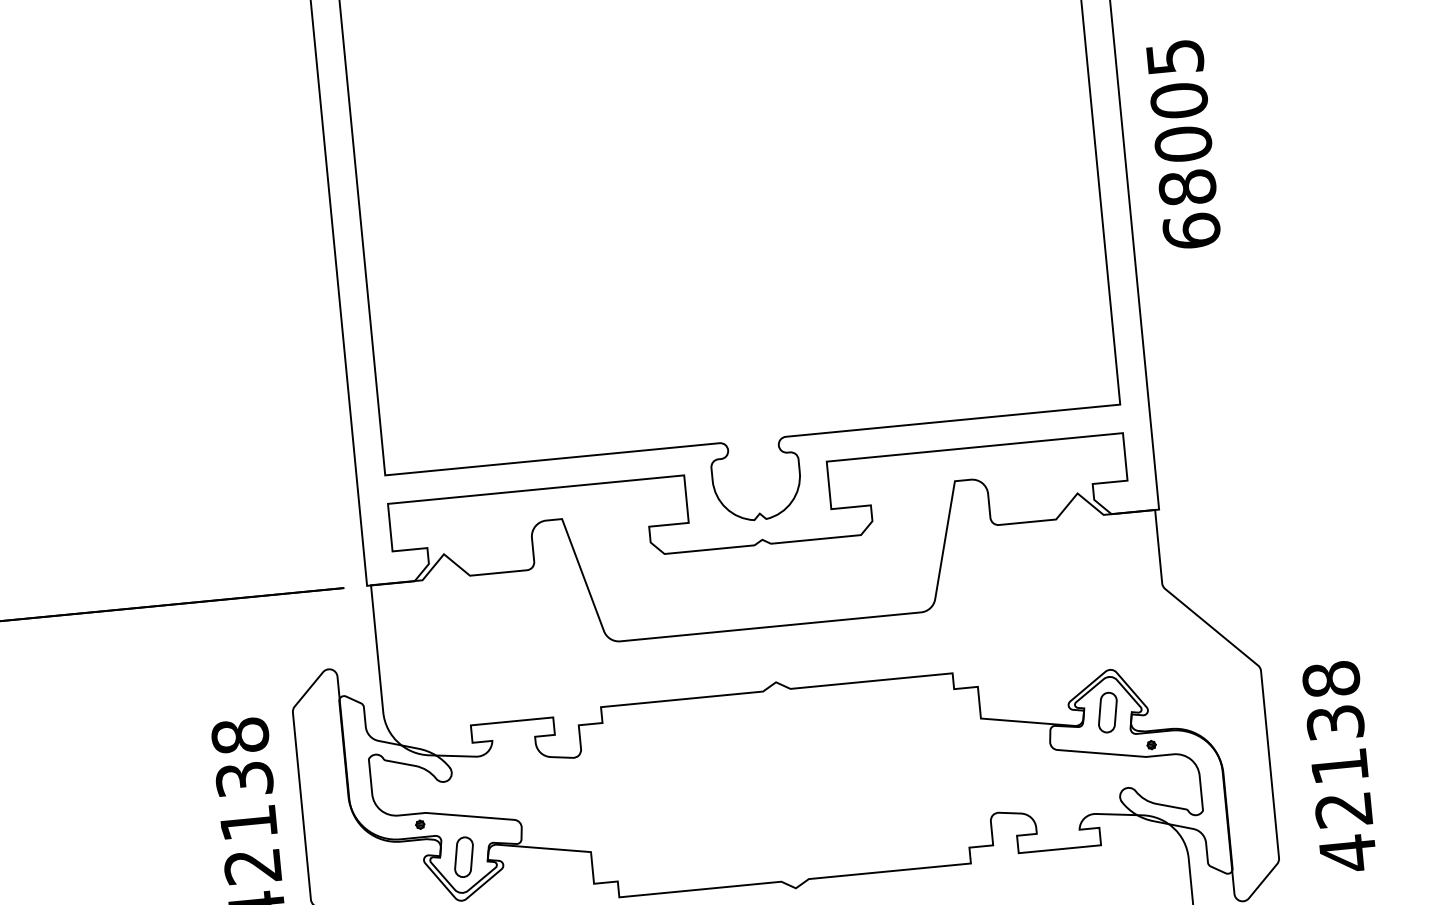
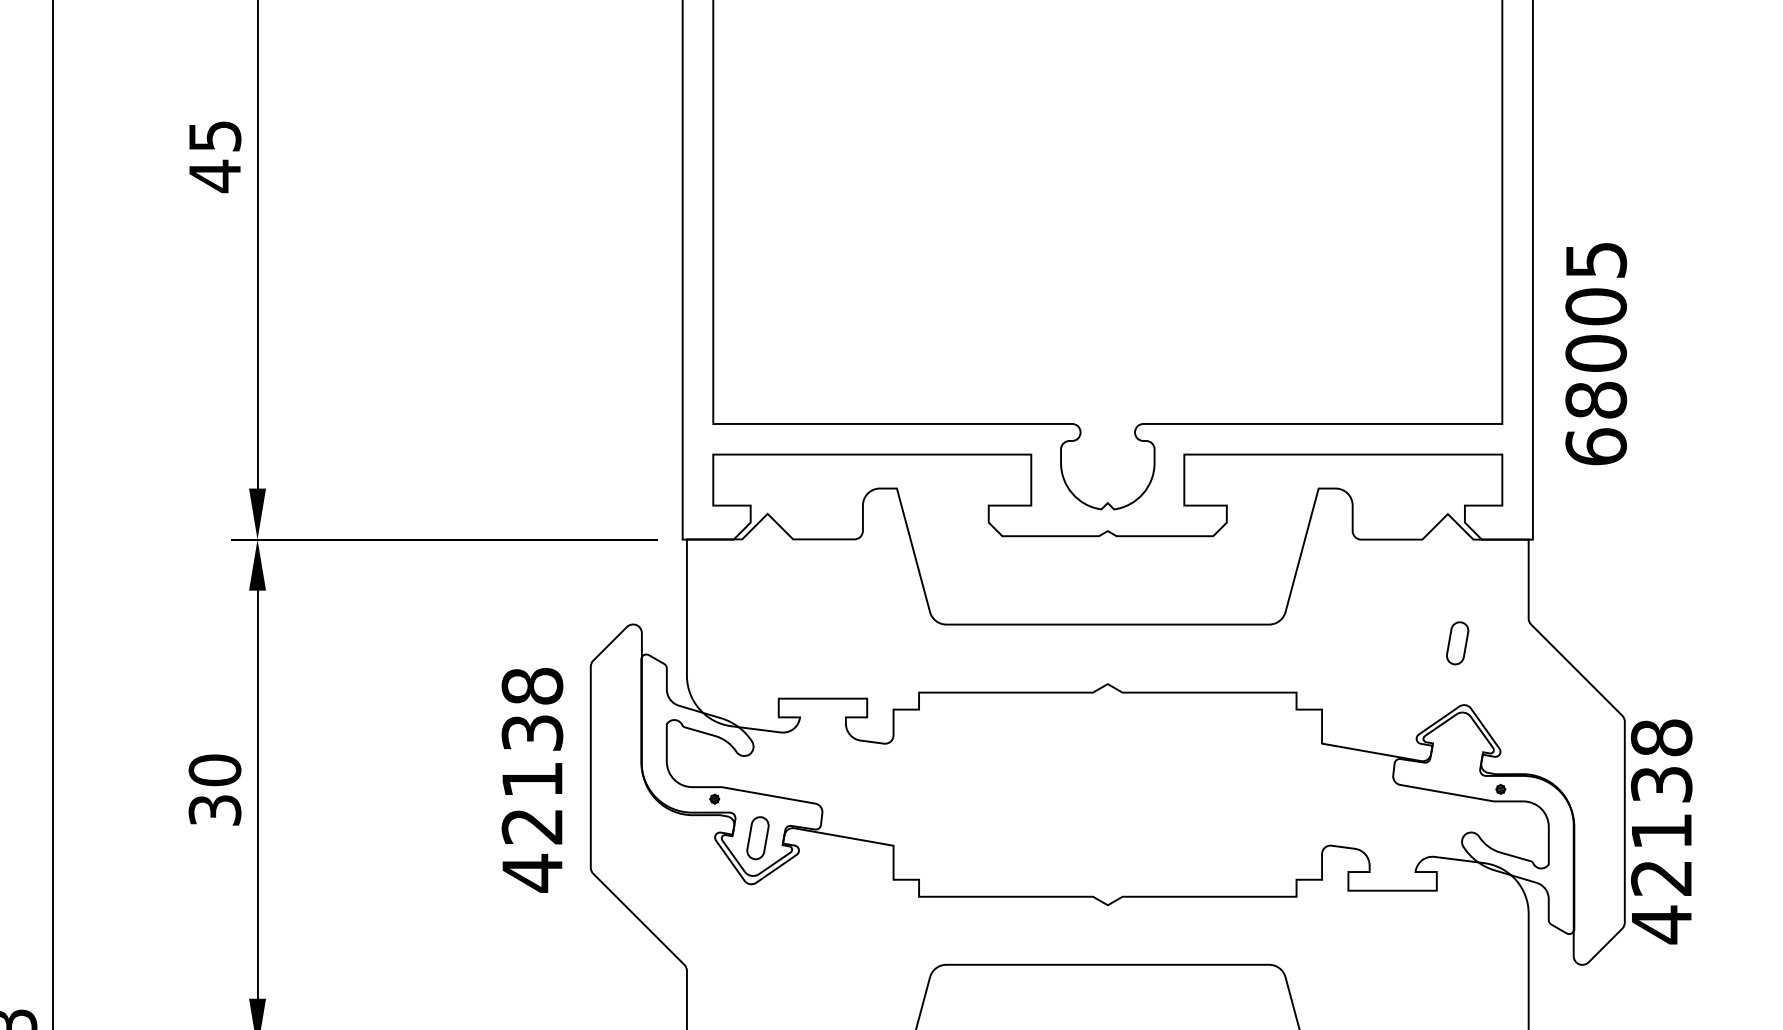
text: (1183, 145) -> (1596, 354), moved
part: (1107, 712) -> (1457, 643), moved
text: (1339, 766) -> (1661, 831), moved

